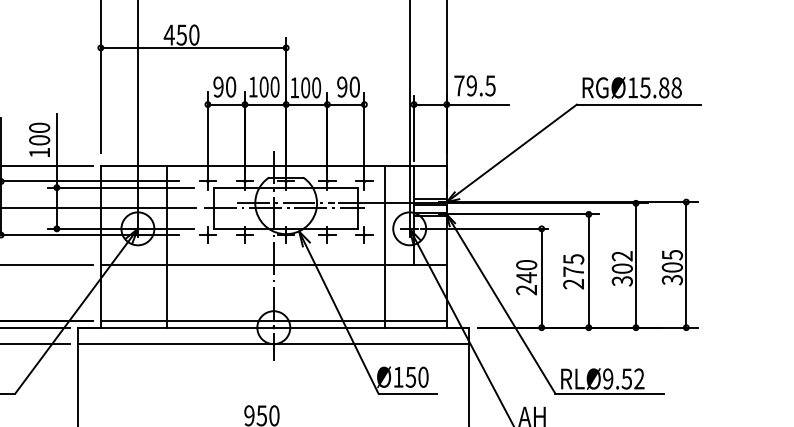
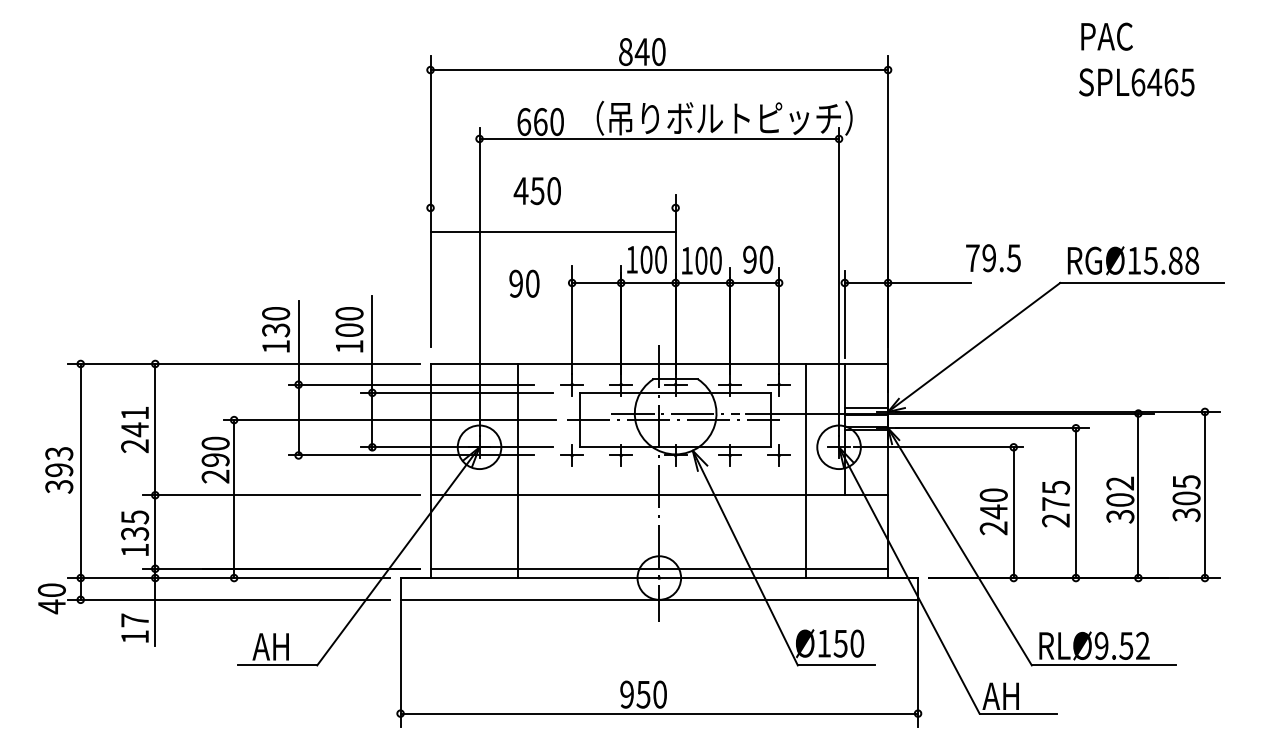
line: (193, 47) -> (552, 231), moved
text: (224, 86) -> (524, 283), moved
text: (475, 86) -> (993, 258), moved

